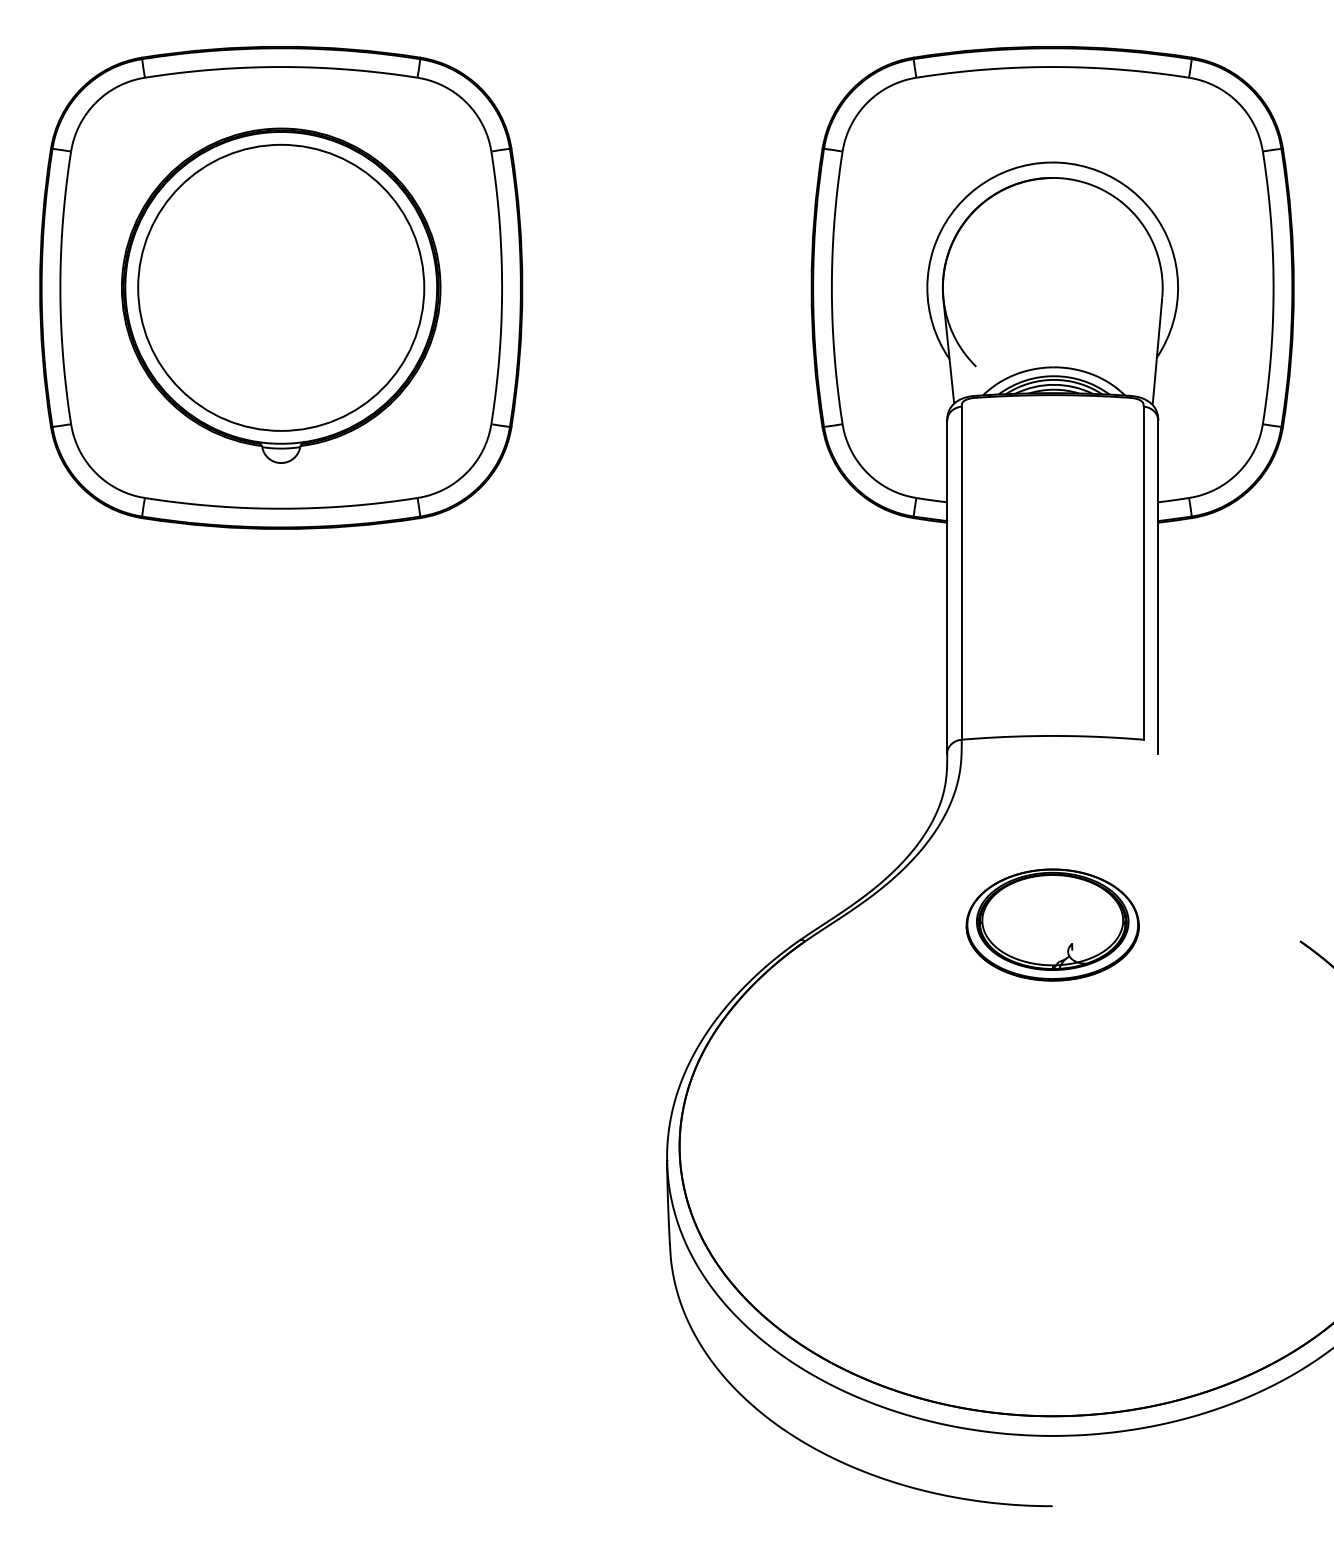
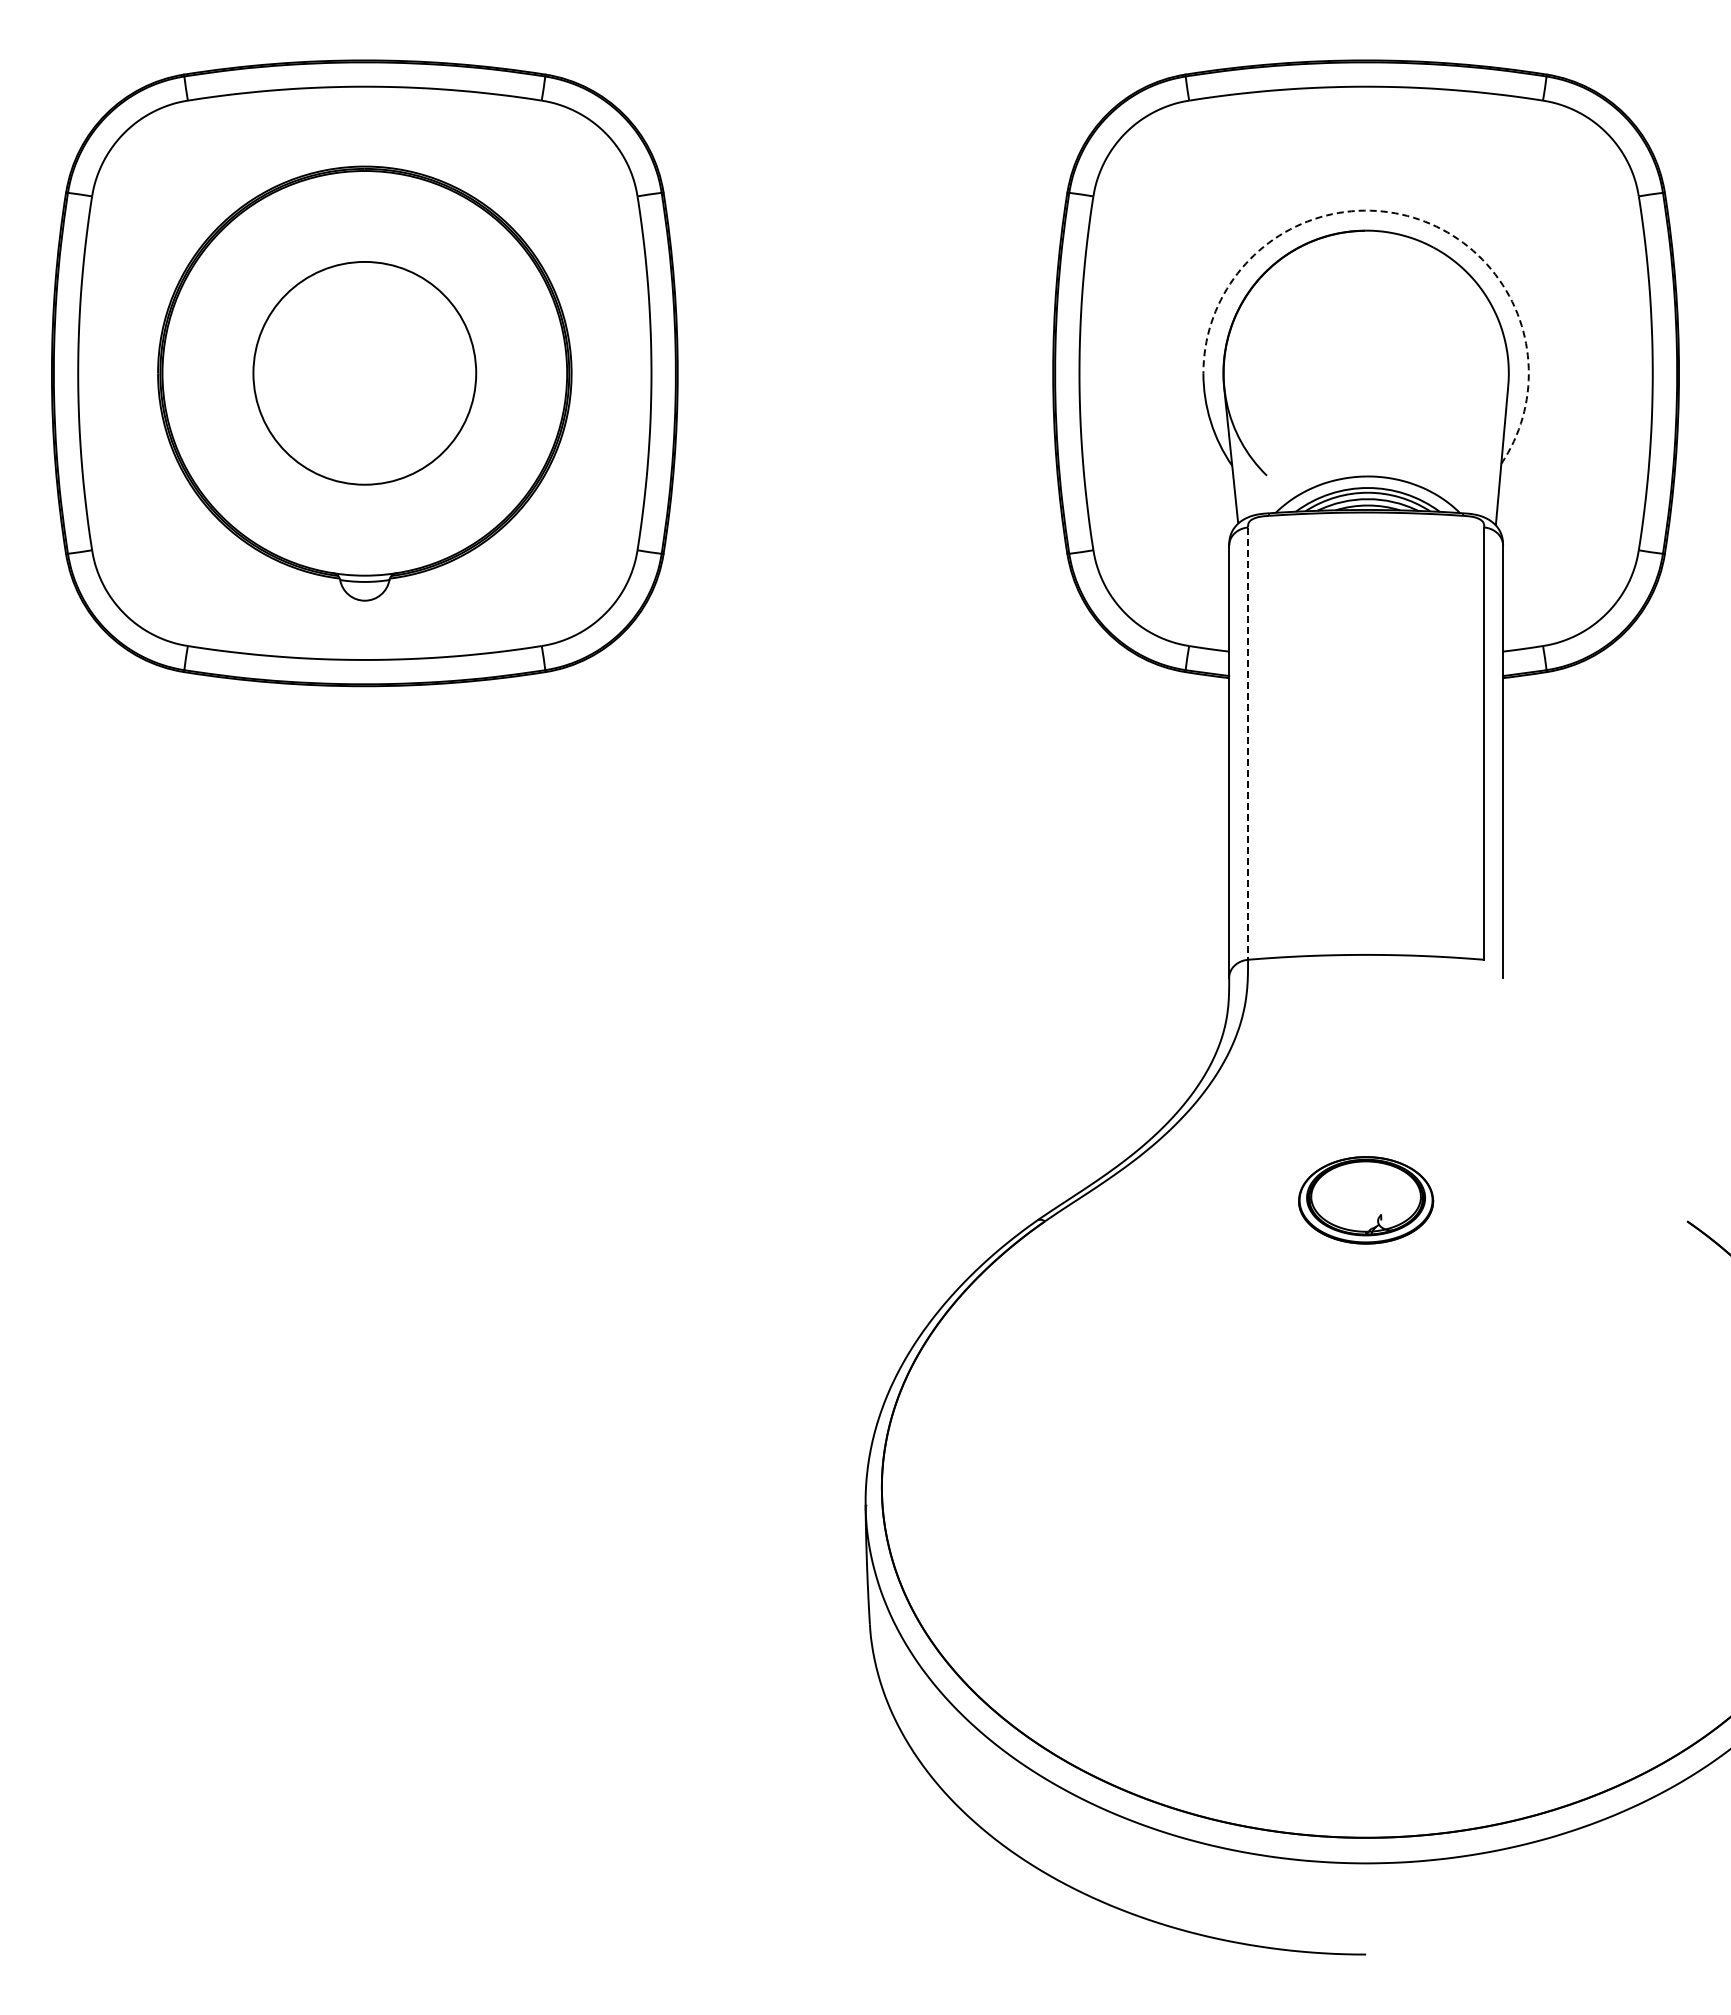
arc: (1089, 167) -> (1413, 217), solid -> dashed
circle: (280, 288) -> (364, 373), size x0.6
line: (962, 573) -> (1248, 744), solid -> dashed
part: (1052, 925) -> (1365, 1200), size x0.6

